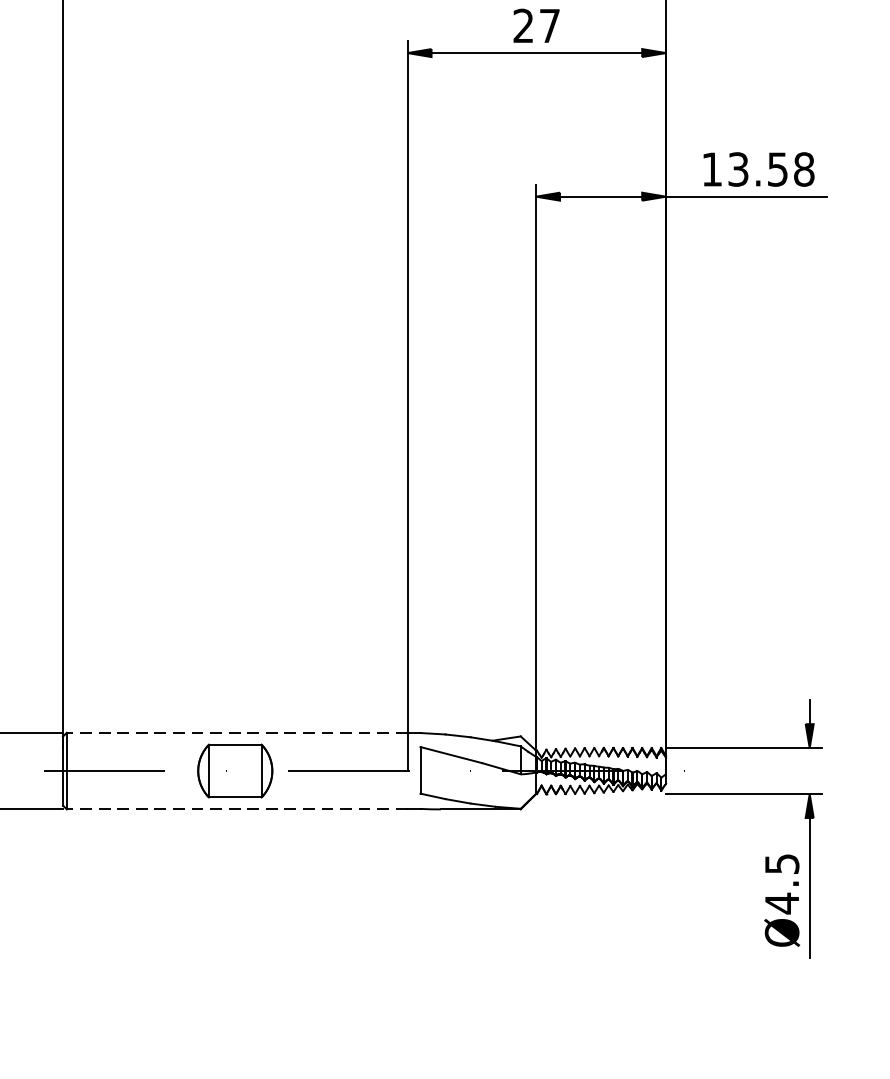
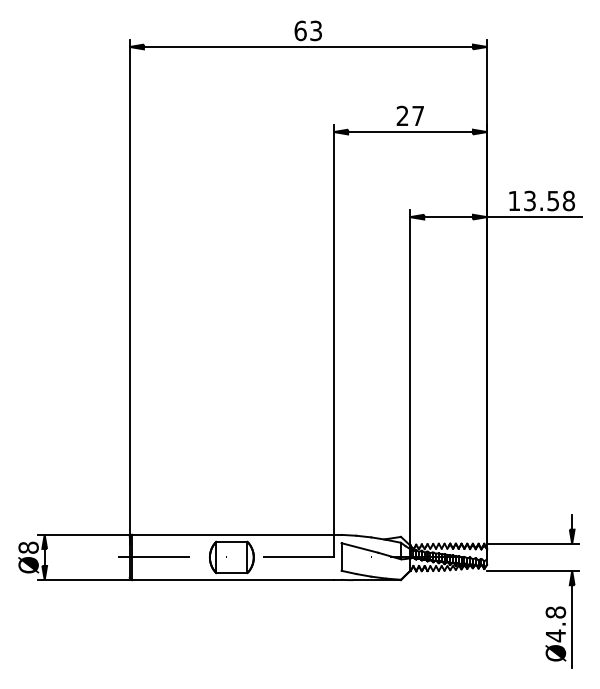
line: (238, 732) -> (233, 534), dashed -> solid
line: (238, 810) -> (233, 580), dashed -> solid
text: (781, 864) -> (555, 612), Ø4.5 -> Ø4.8

